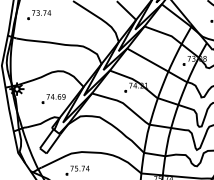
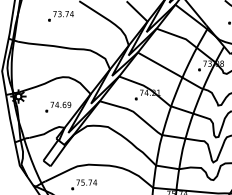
part: (39, 15) -> (61, 16), moved

